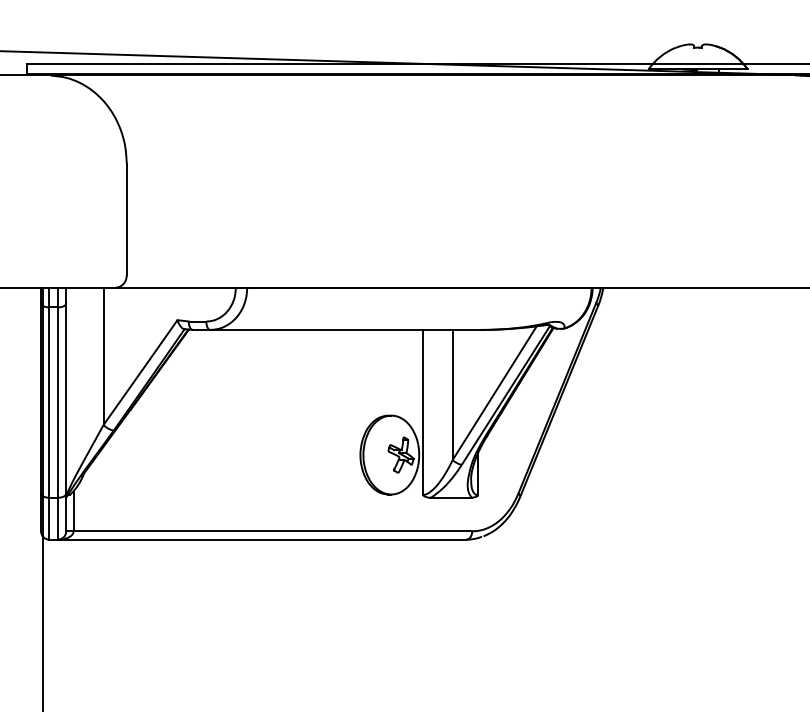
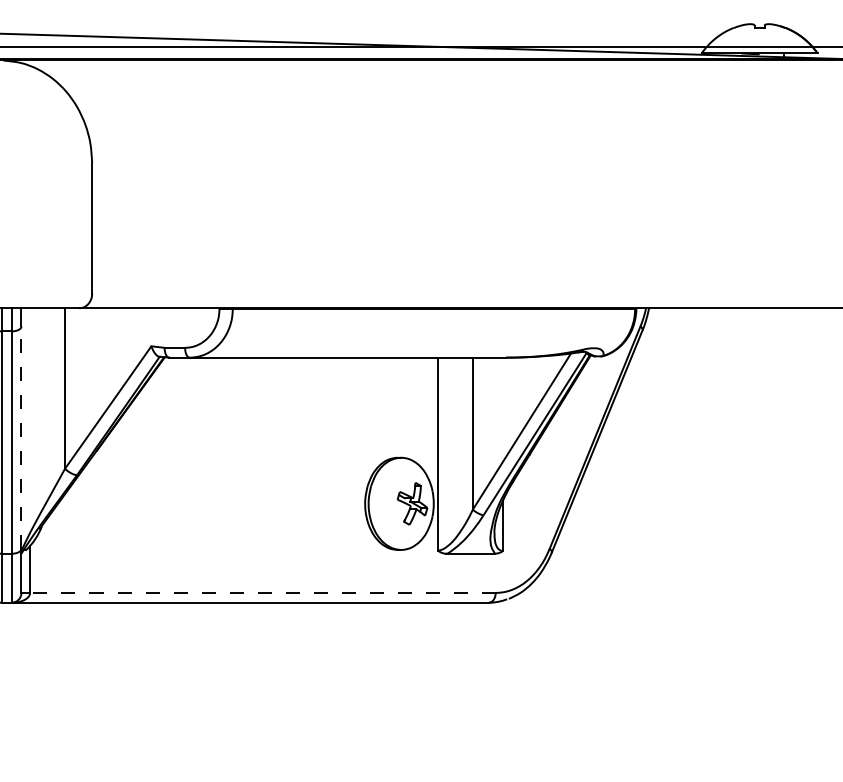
line: (66, 397) -> (21, 436), solid -> dashed
line: (272, 531) -> (262, 593), solid -> dashed

